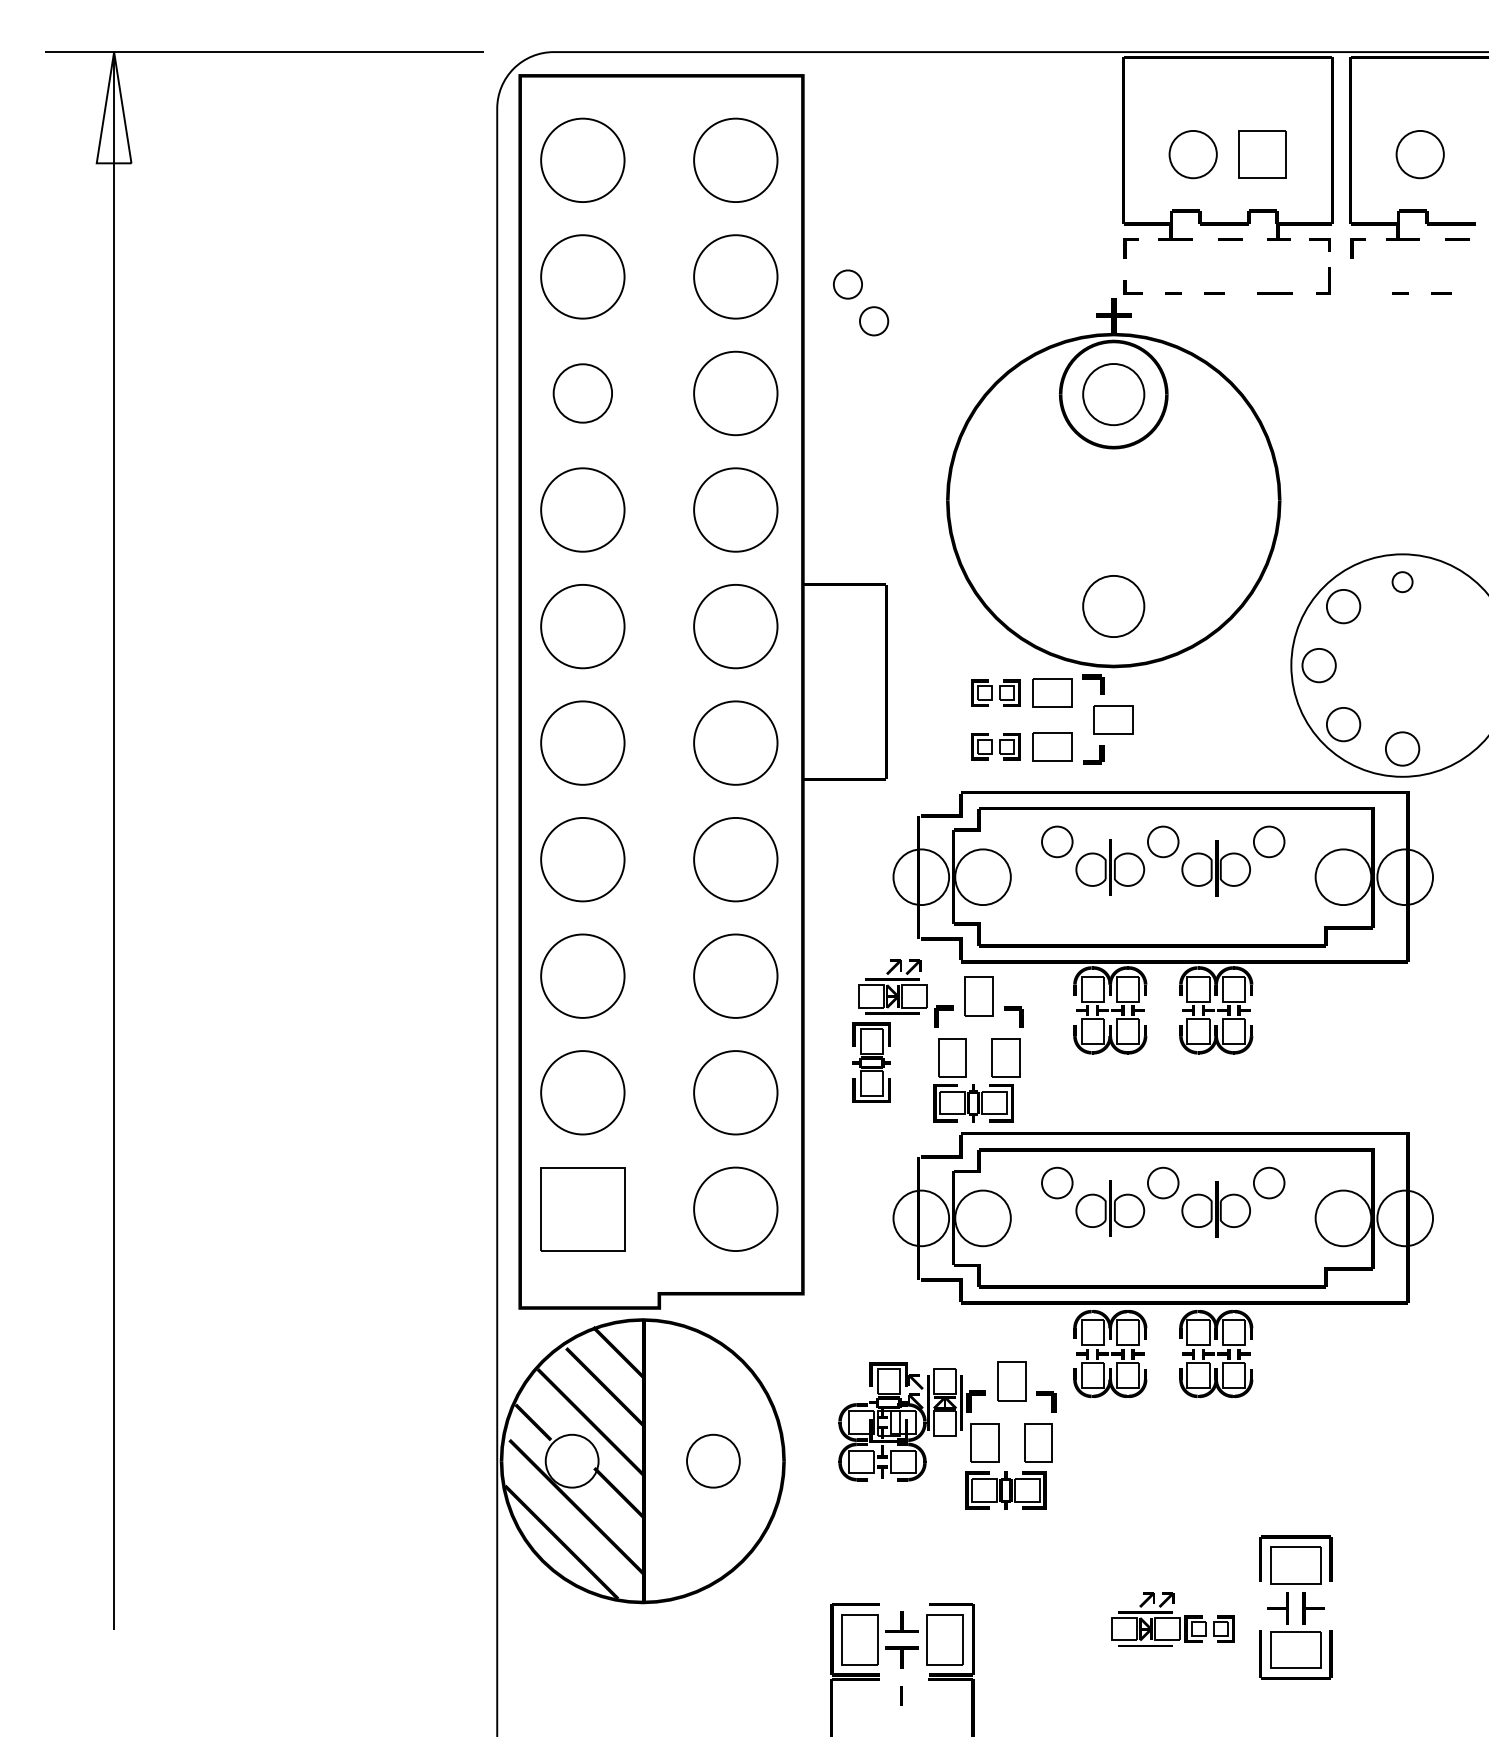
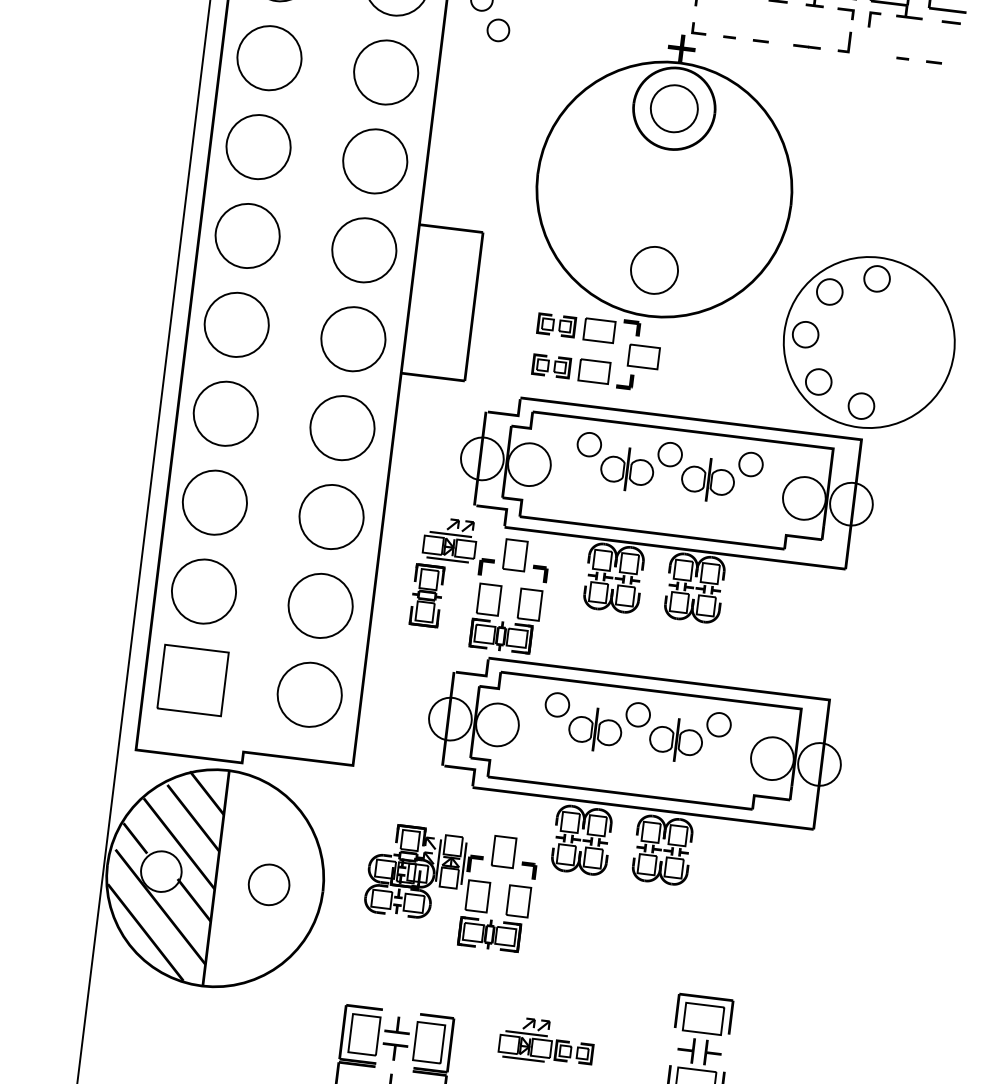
circle: (582, 393) -> (269, 58), size x1.43
circle: (1402, 581) -> (877, 278), size x1.67
part: (1172, 1619) -> (546, 1041), moved

